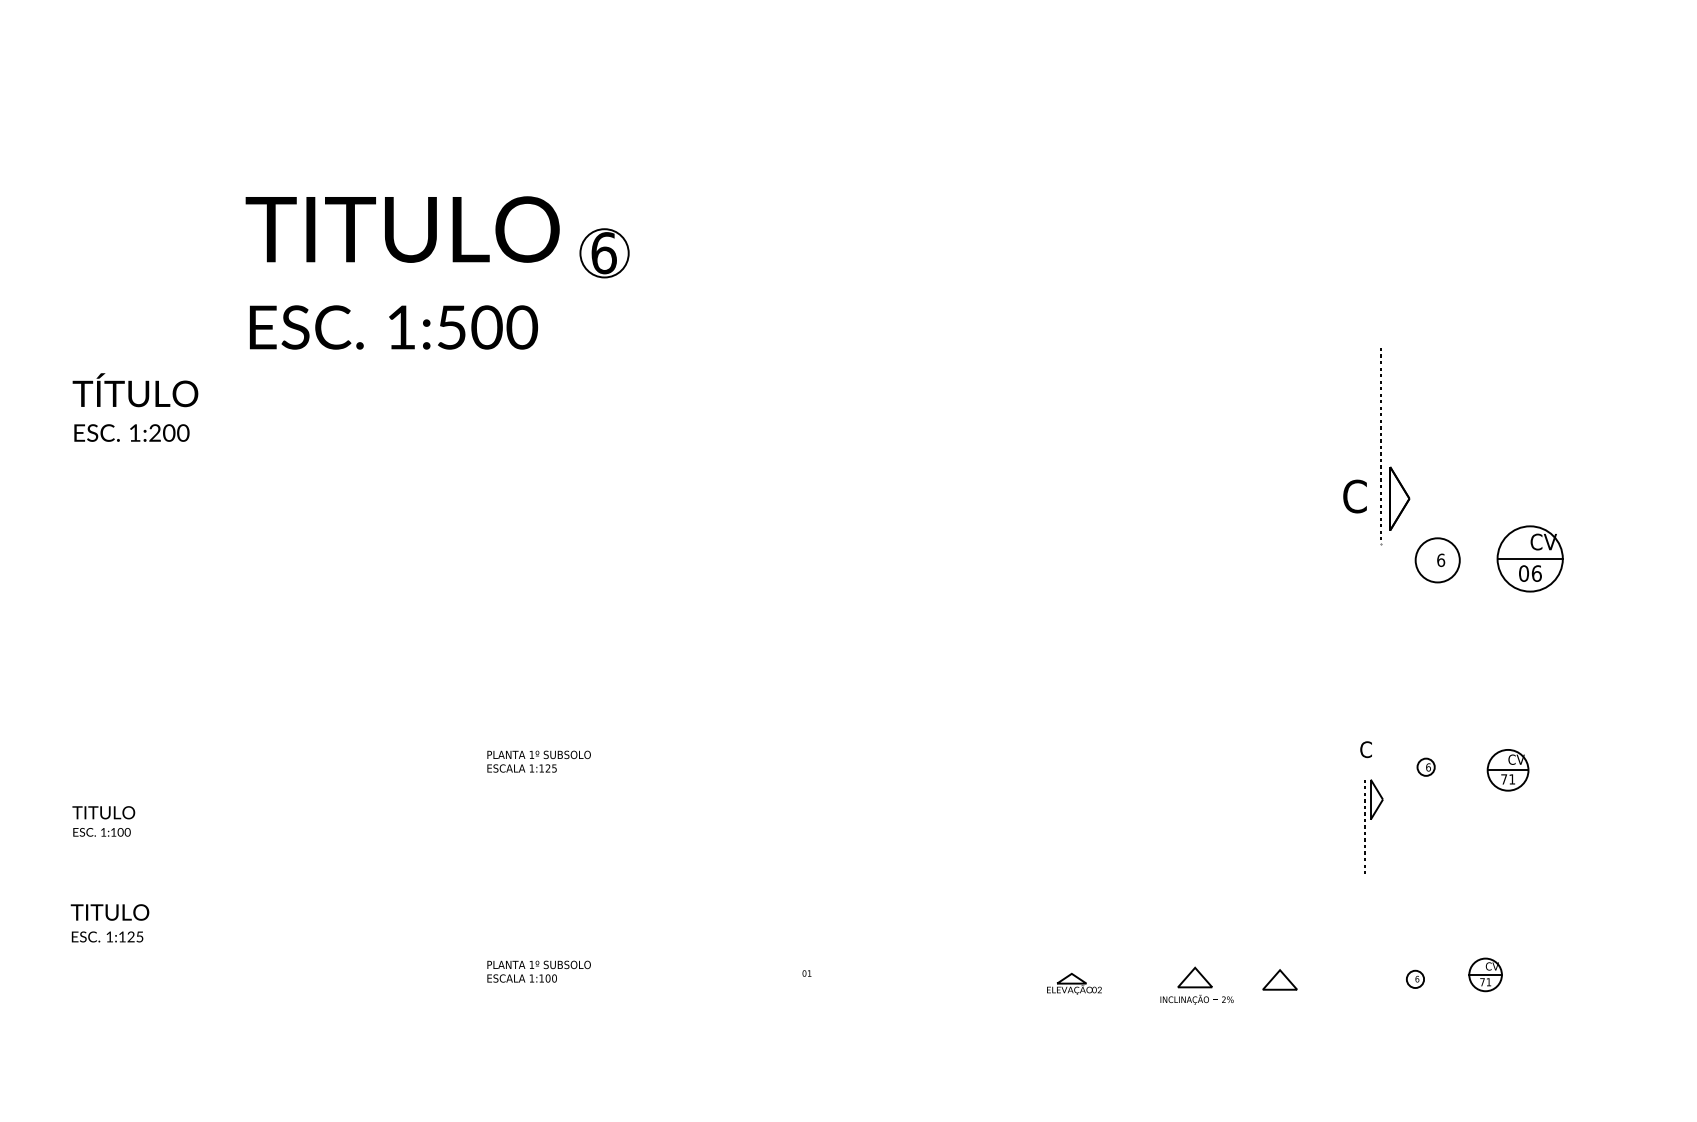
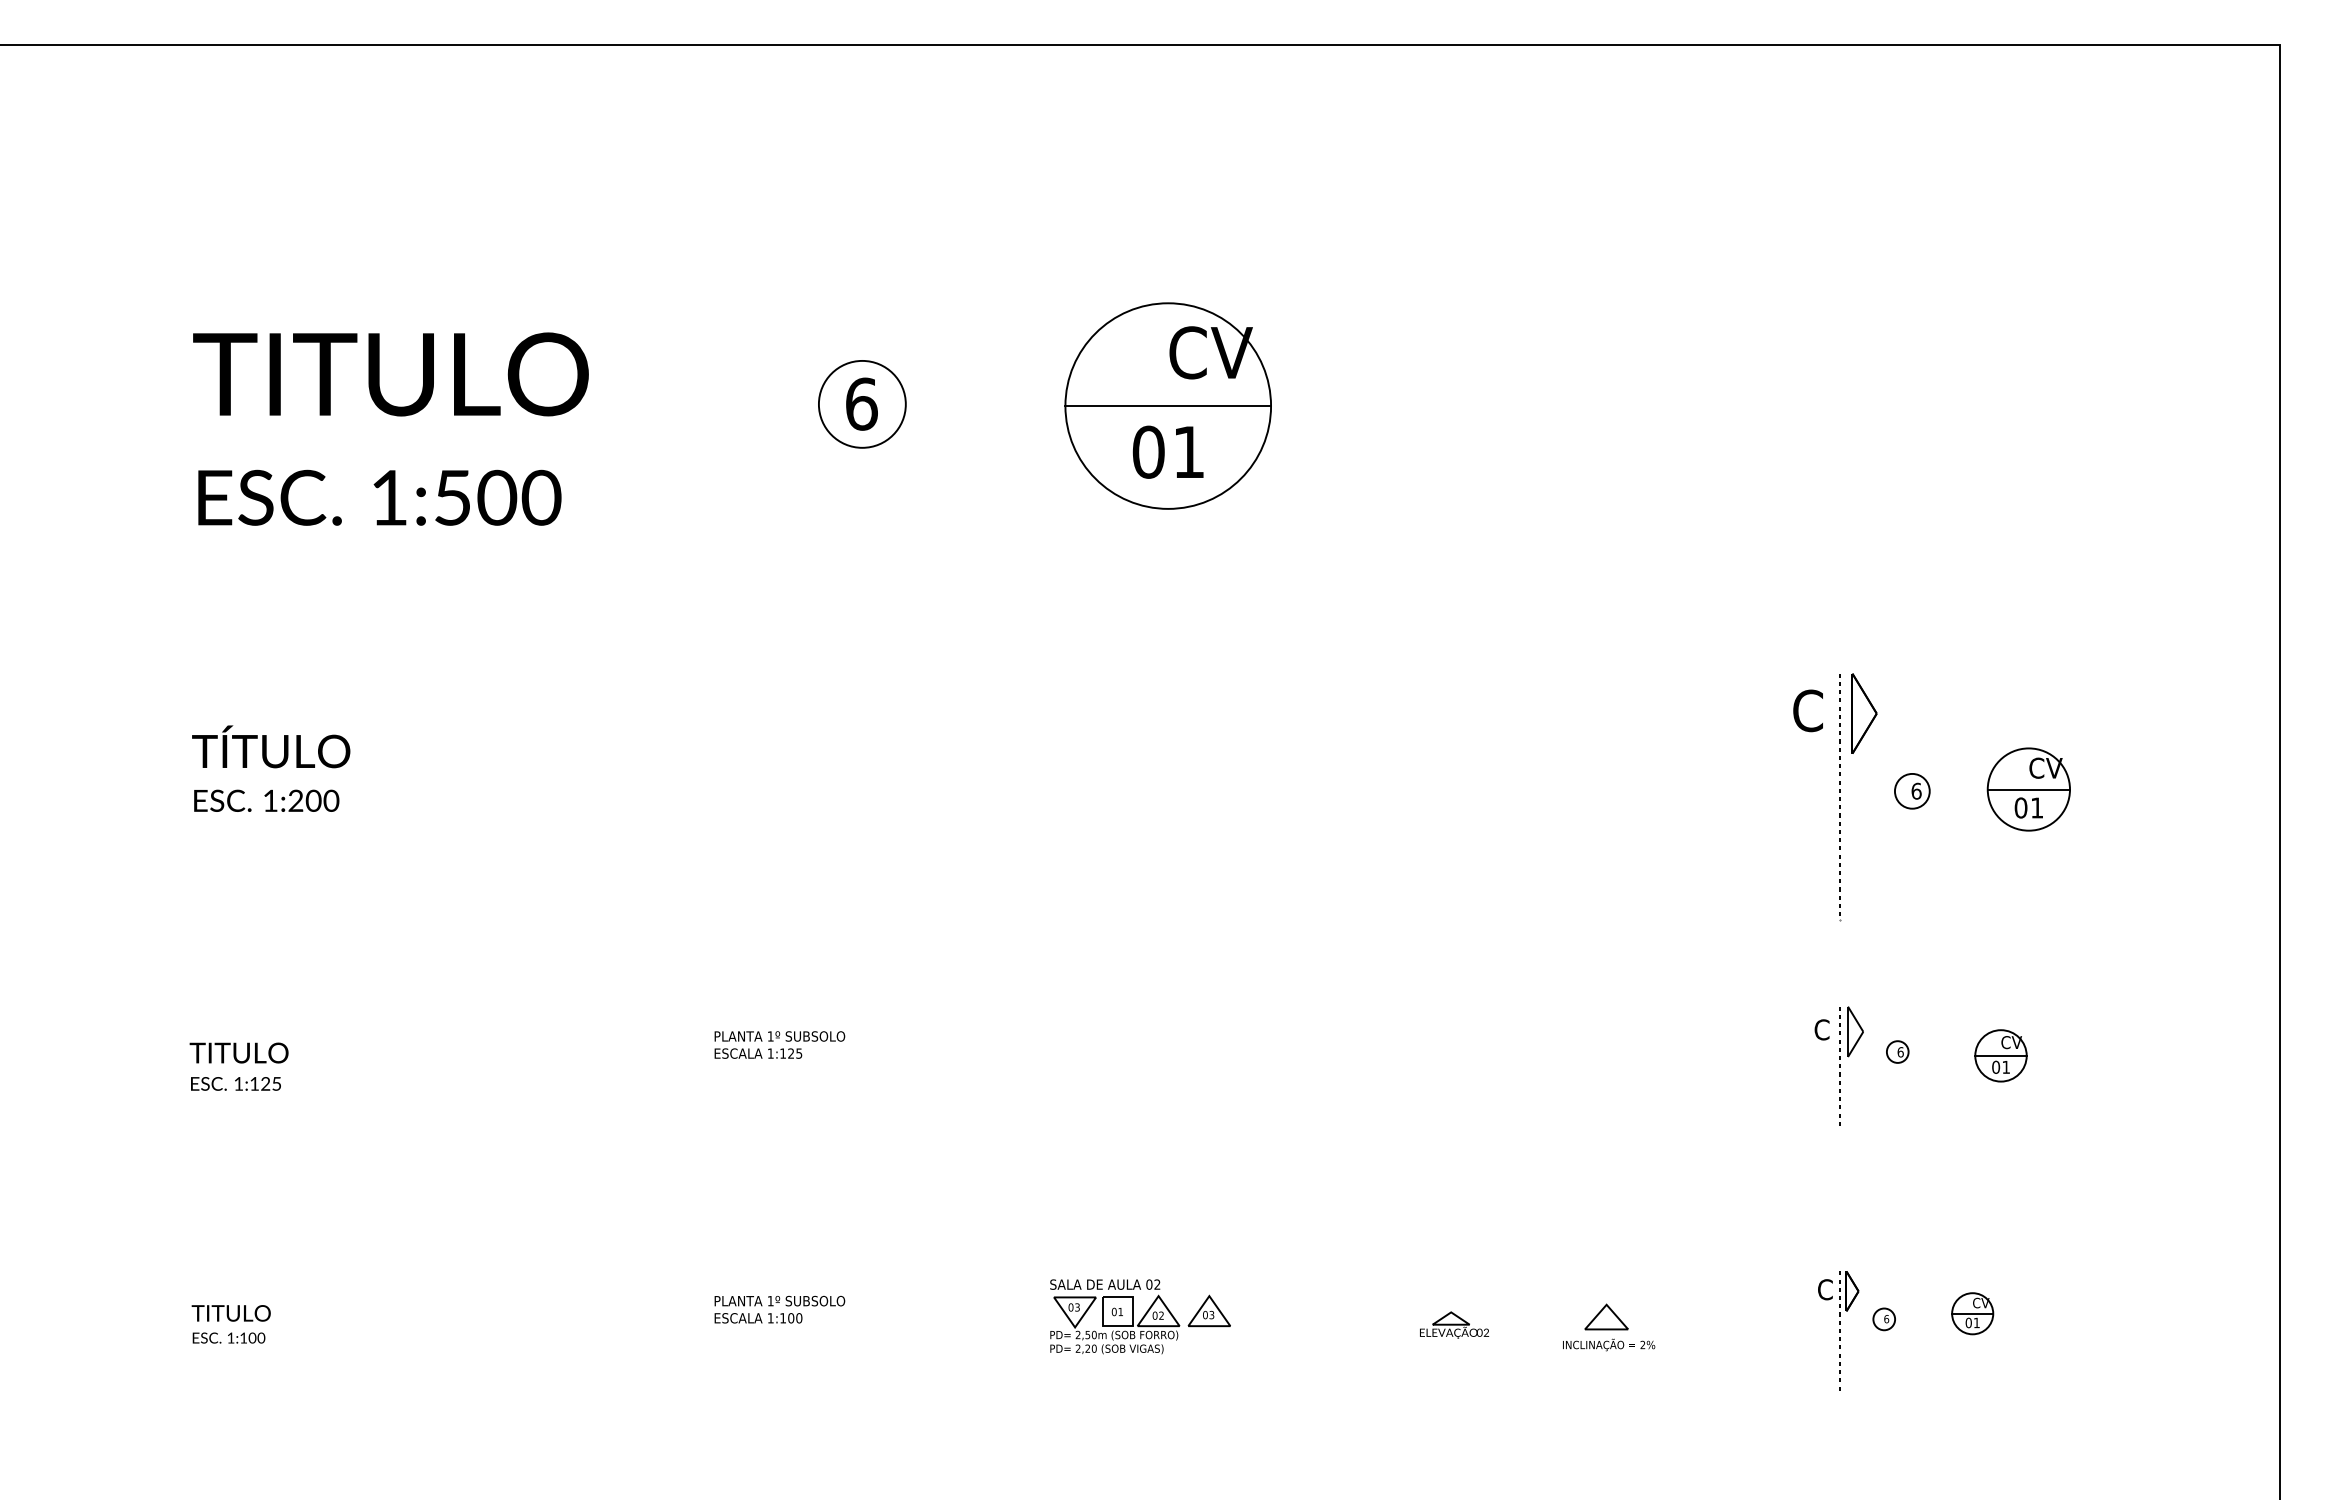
circle: (603, 252) -> (861, 403), size x1.43
part: (846, 254) -> (1167, 405), added
text: (402, 272) -> (390, 428), moved
text: (135, 407) -> (271, 768), moved
line: (1380, 446) -> (1840, 797), moved
circle: (1437, 559) -> (1911, 790), size x0.62
text: (1537, 573) -> (2037, 807), 06 -> 01
text: (1504, 778) -> (1996, 1066), 71 -> 01
part: (1371, 819) -> (1848, 1057), moved
text: (103, 821) -> (230, 1324), moved
text: (109, 923) -> (238, 1066), moved
part: (825, 977) -> (1140, 1316), added
part: (1279, 979) -> (1713, 1319), removed
text: (1482, 981) -> (1968, 1322), 71 -> 01
part: (1379, 988) -> (1838, 1330), added

